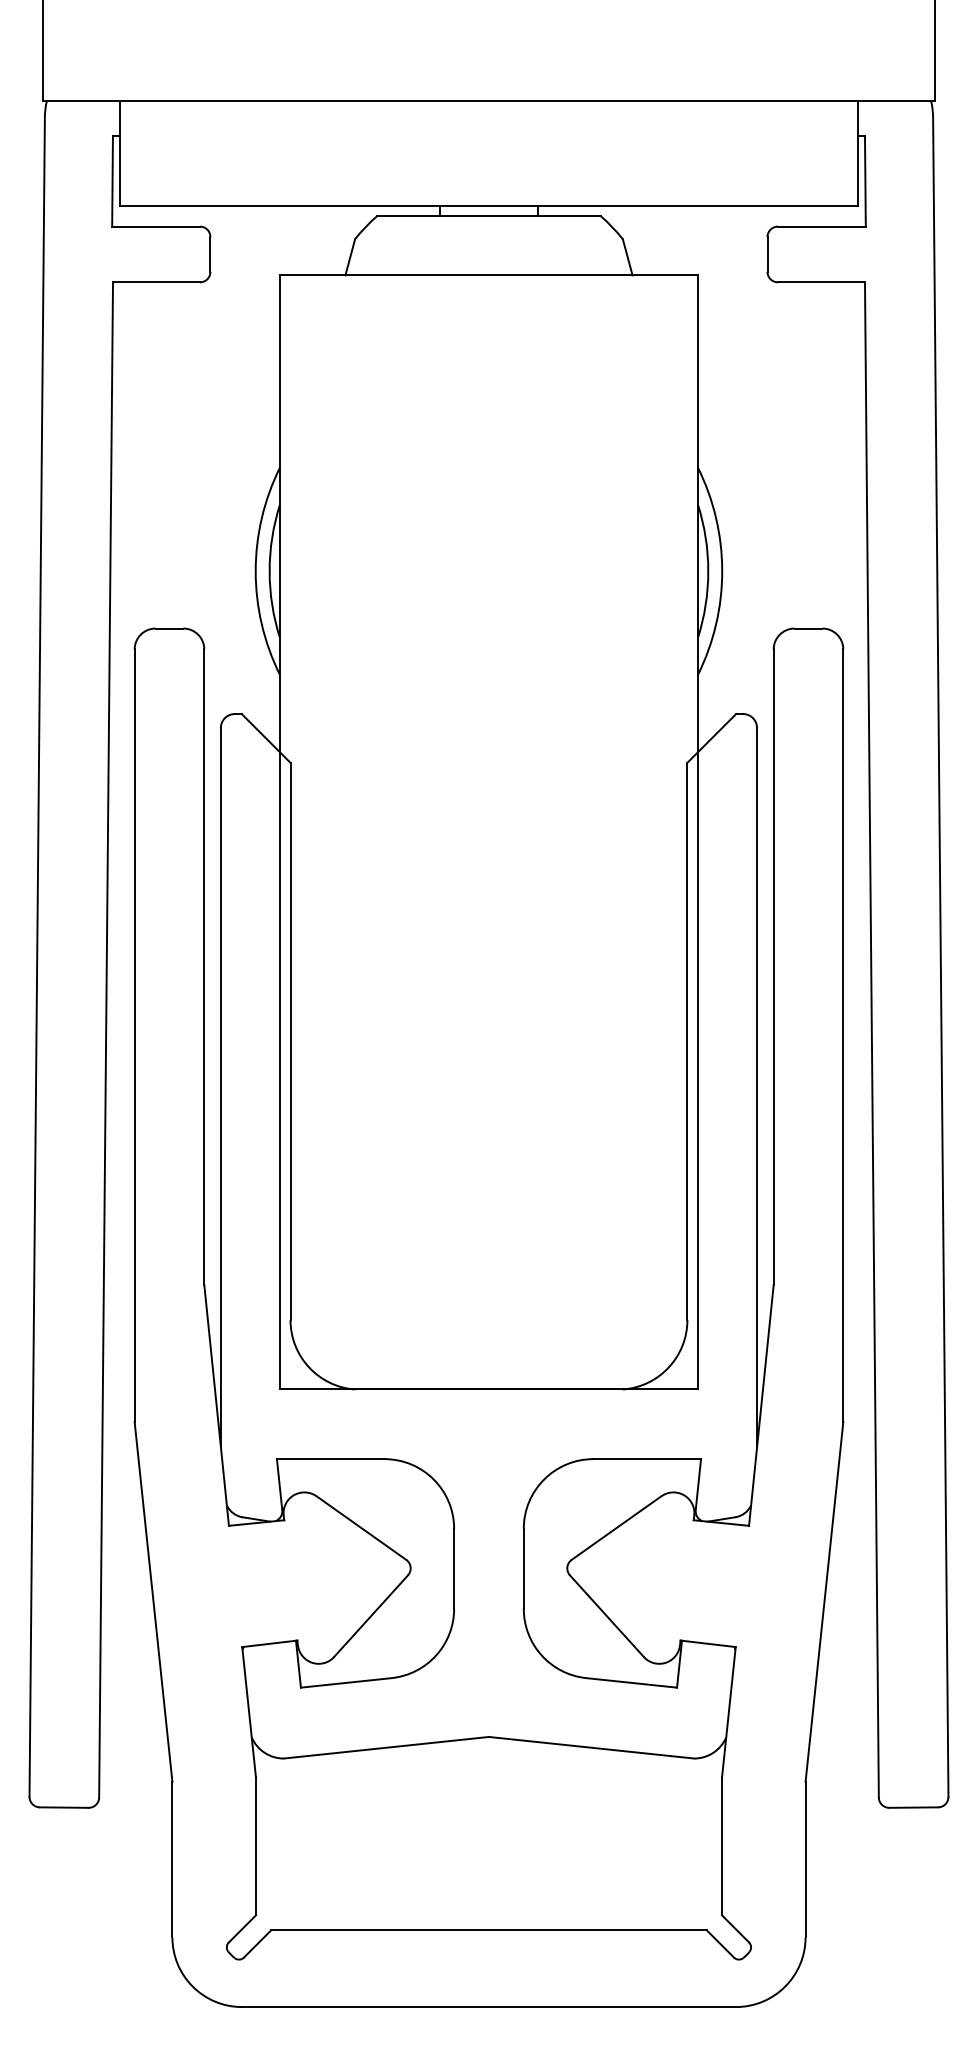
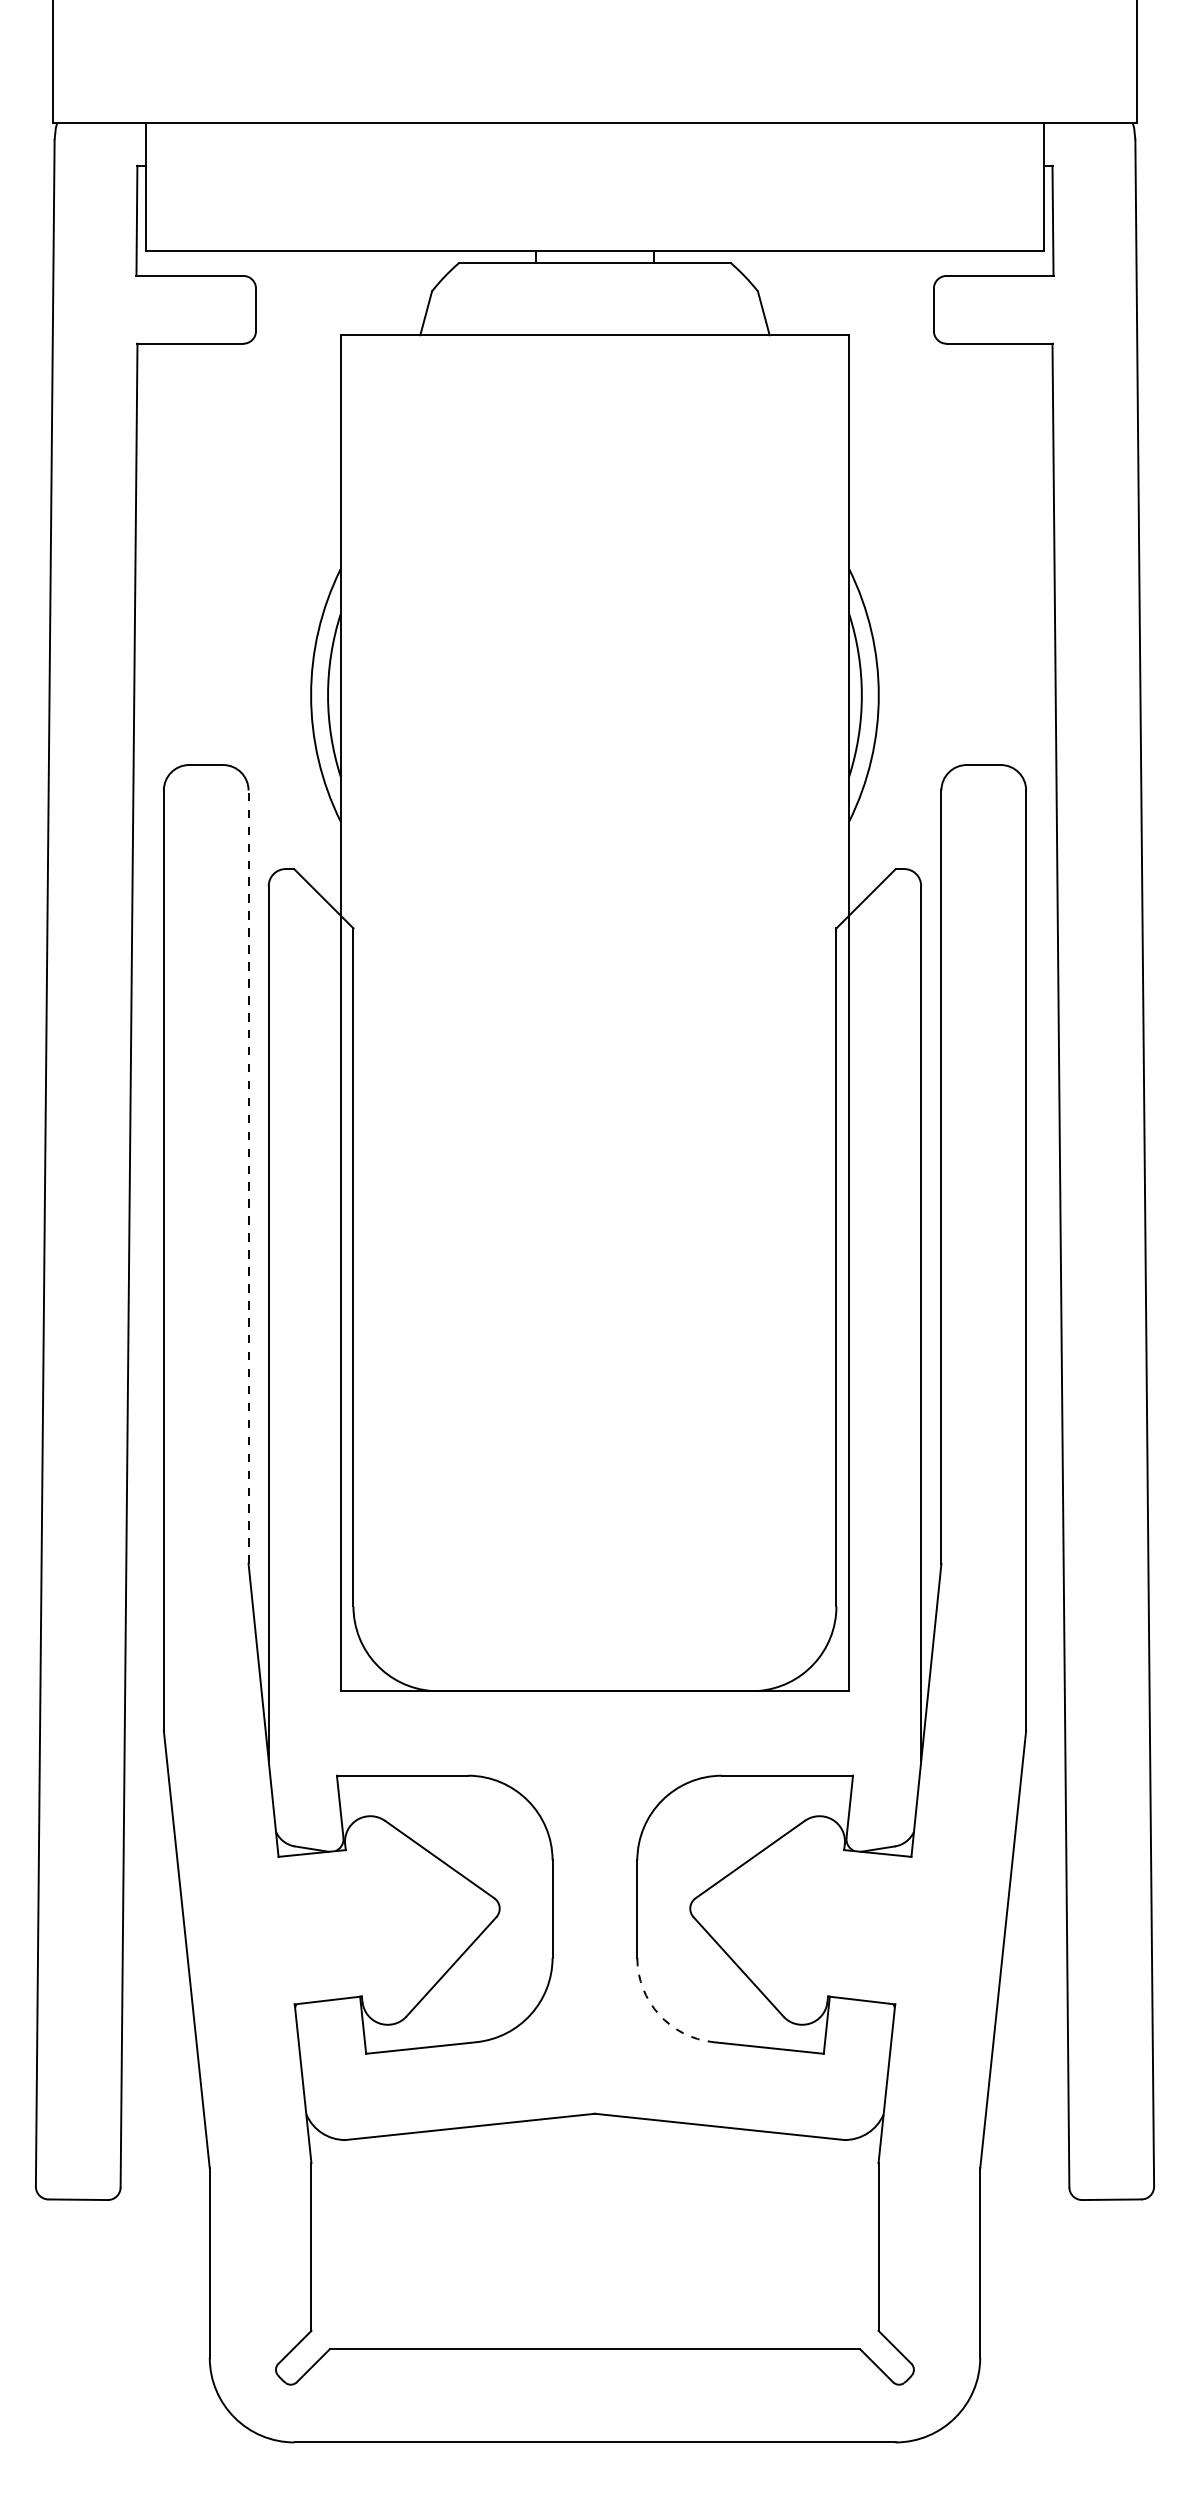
line: (204, 967) -> (248, 1177), solid -> dashed
arc: (542, 1655) -> (659, 2014), solid -> dashed

